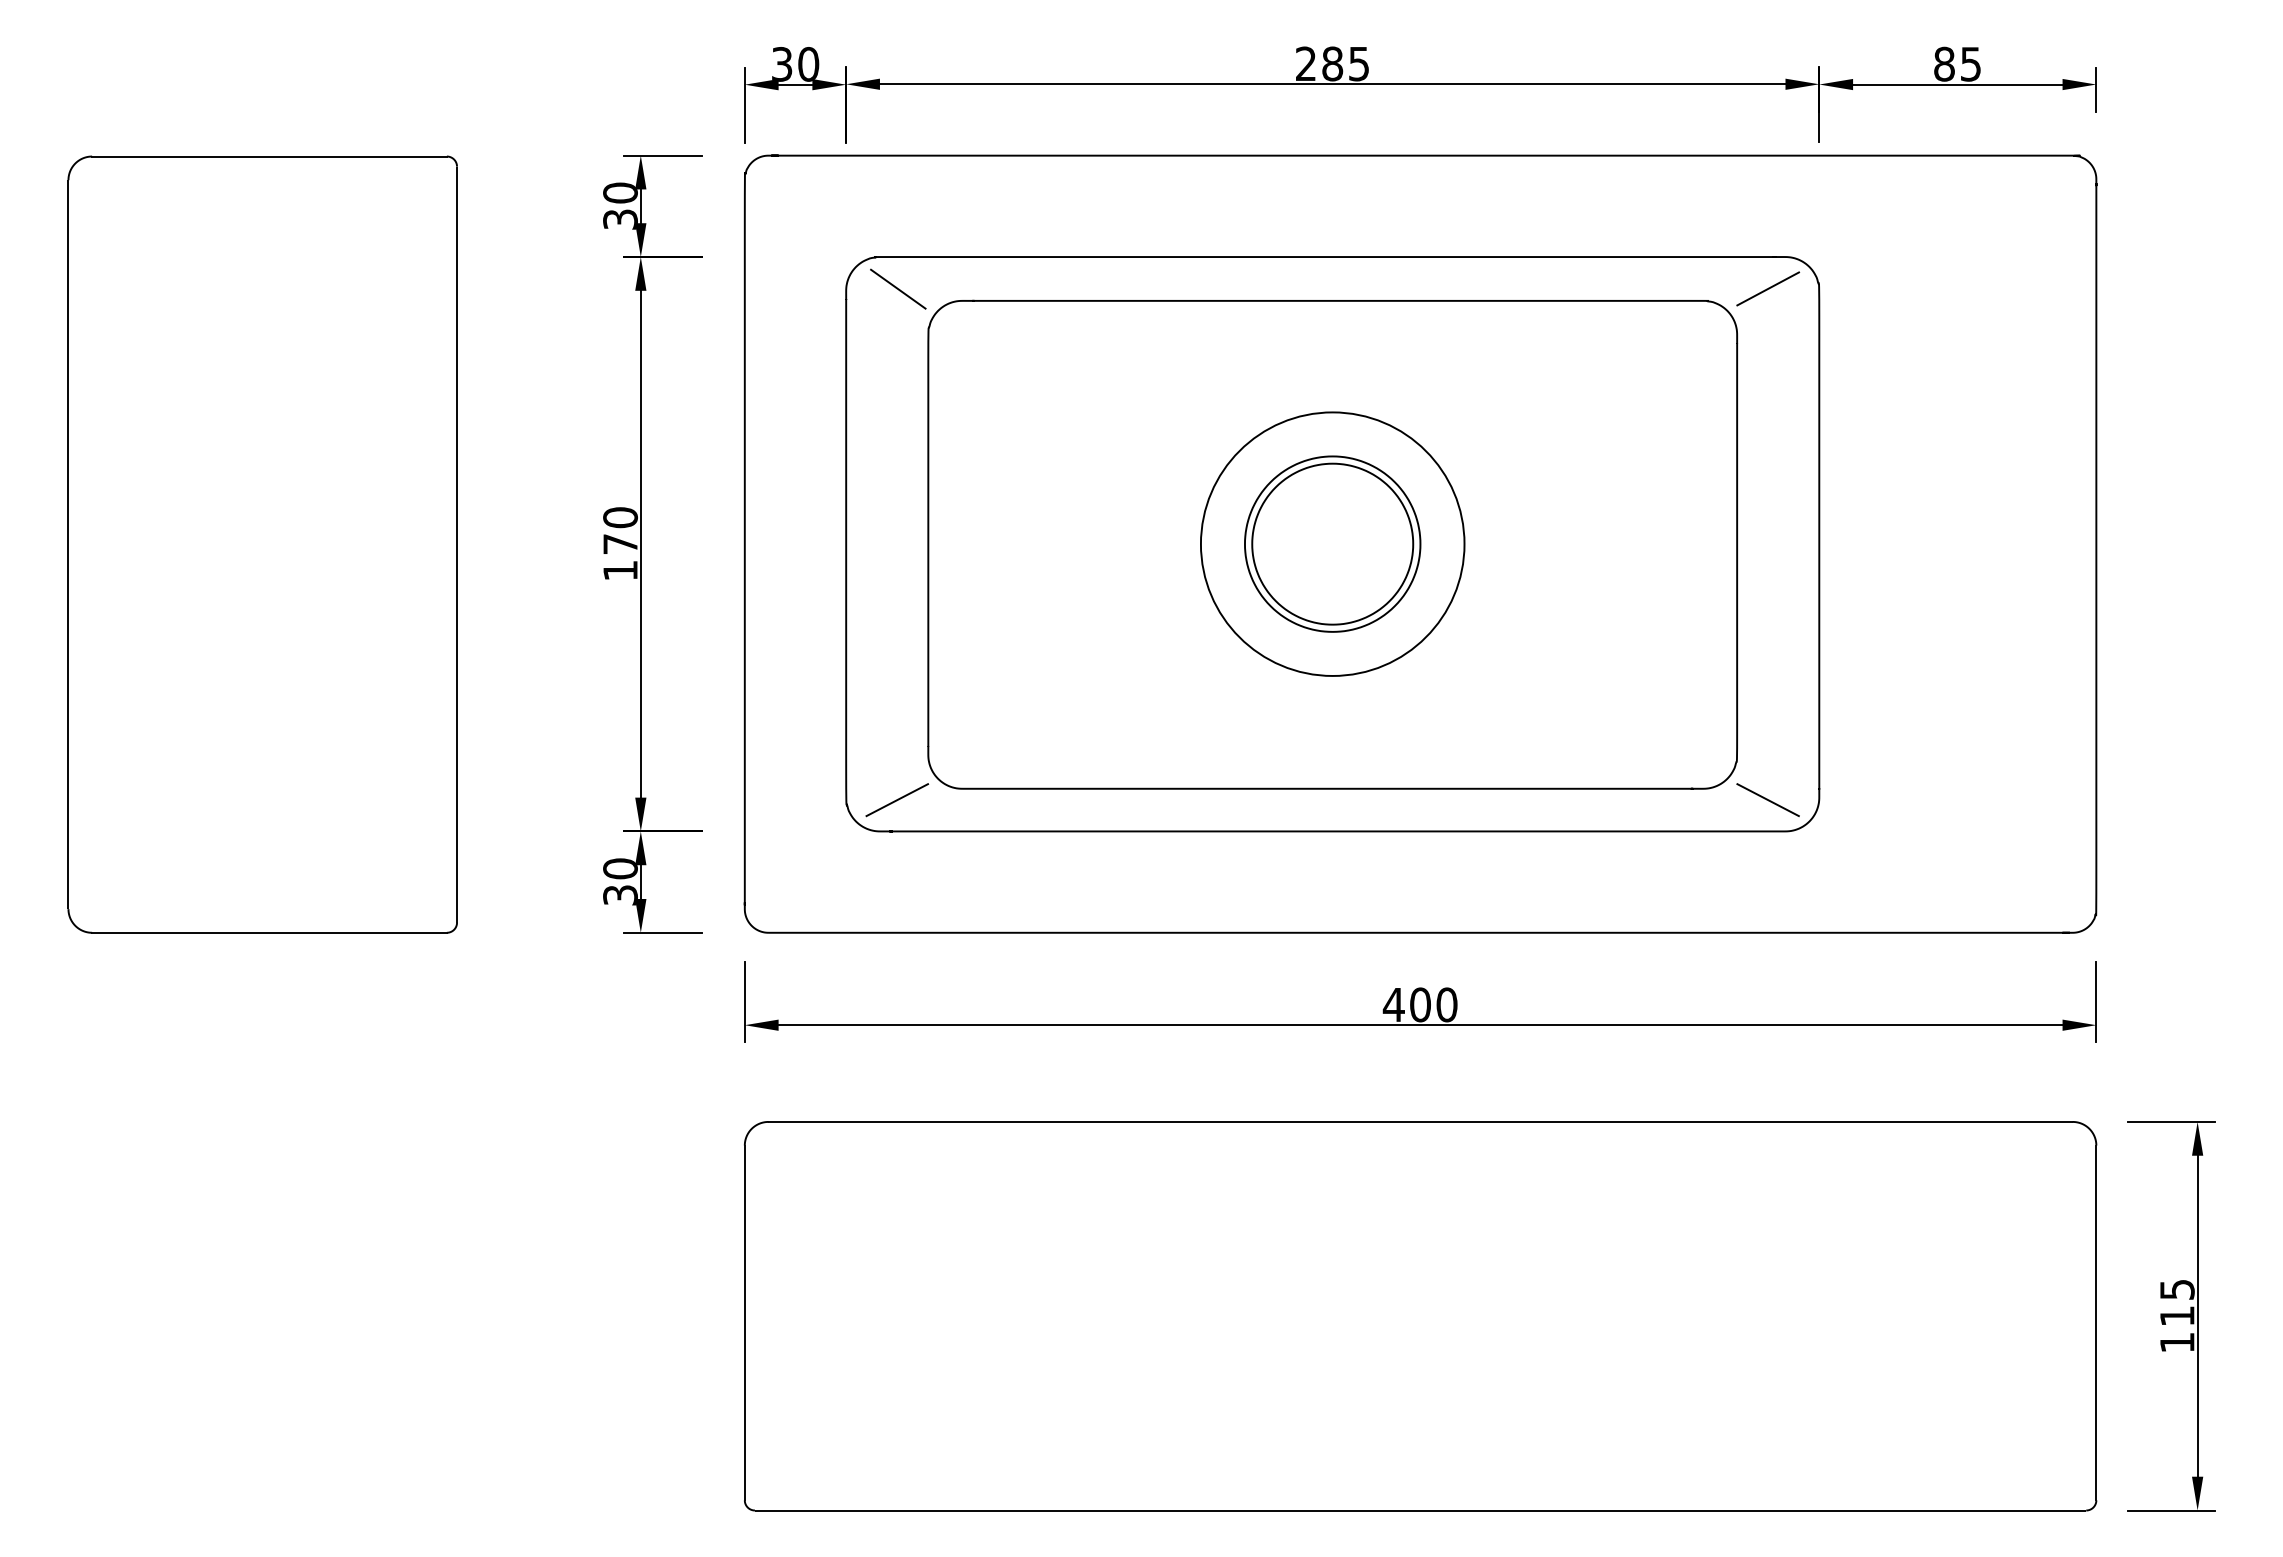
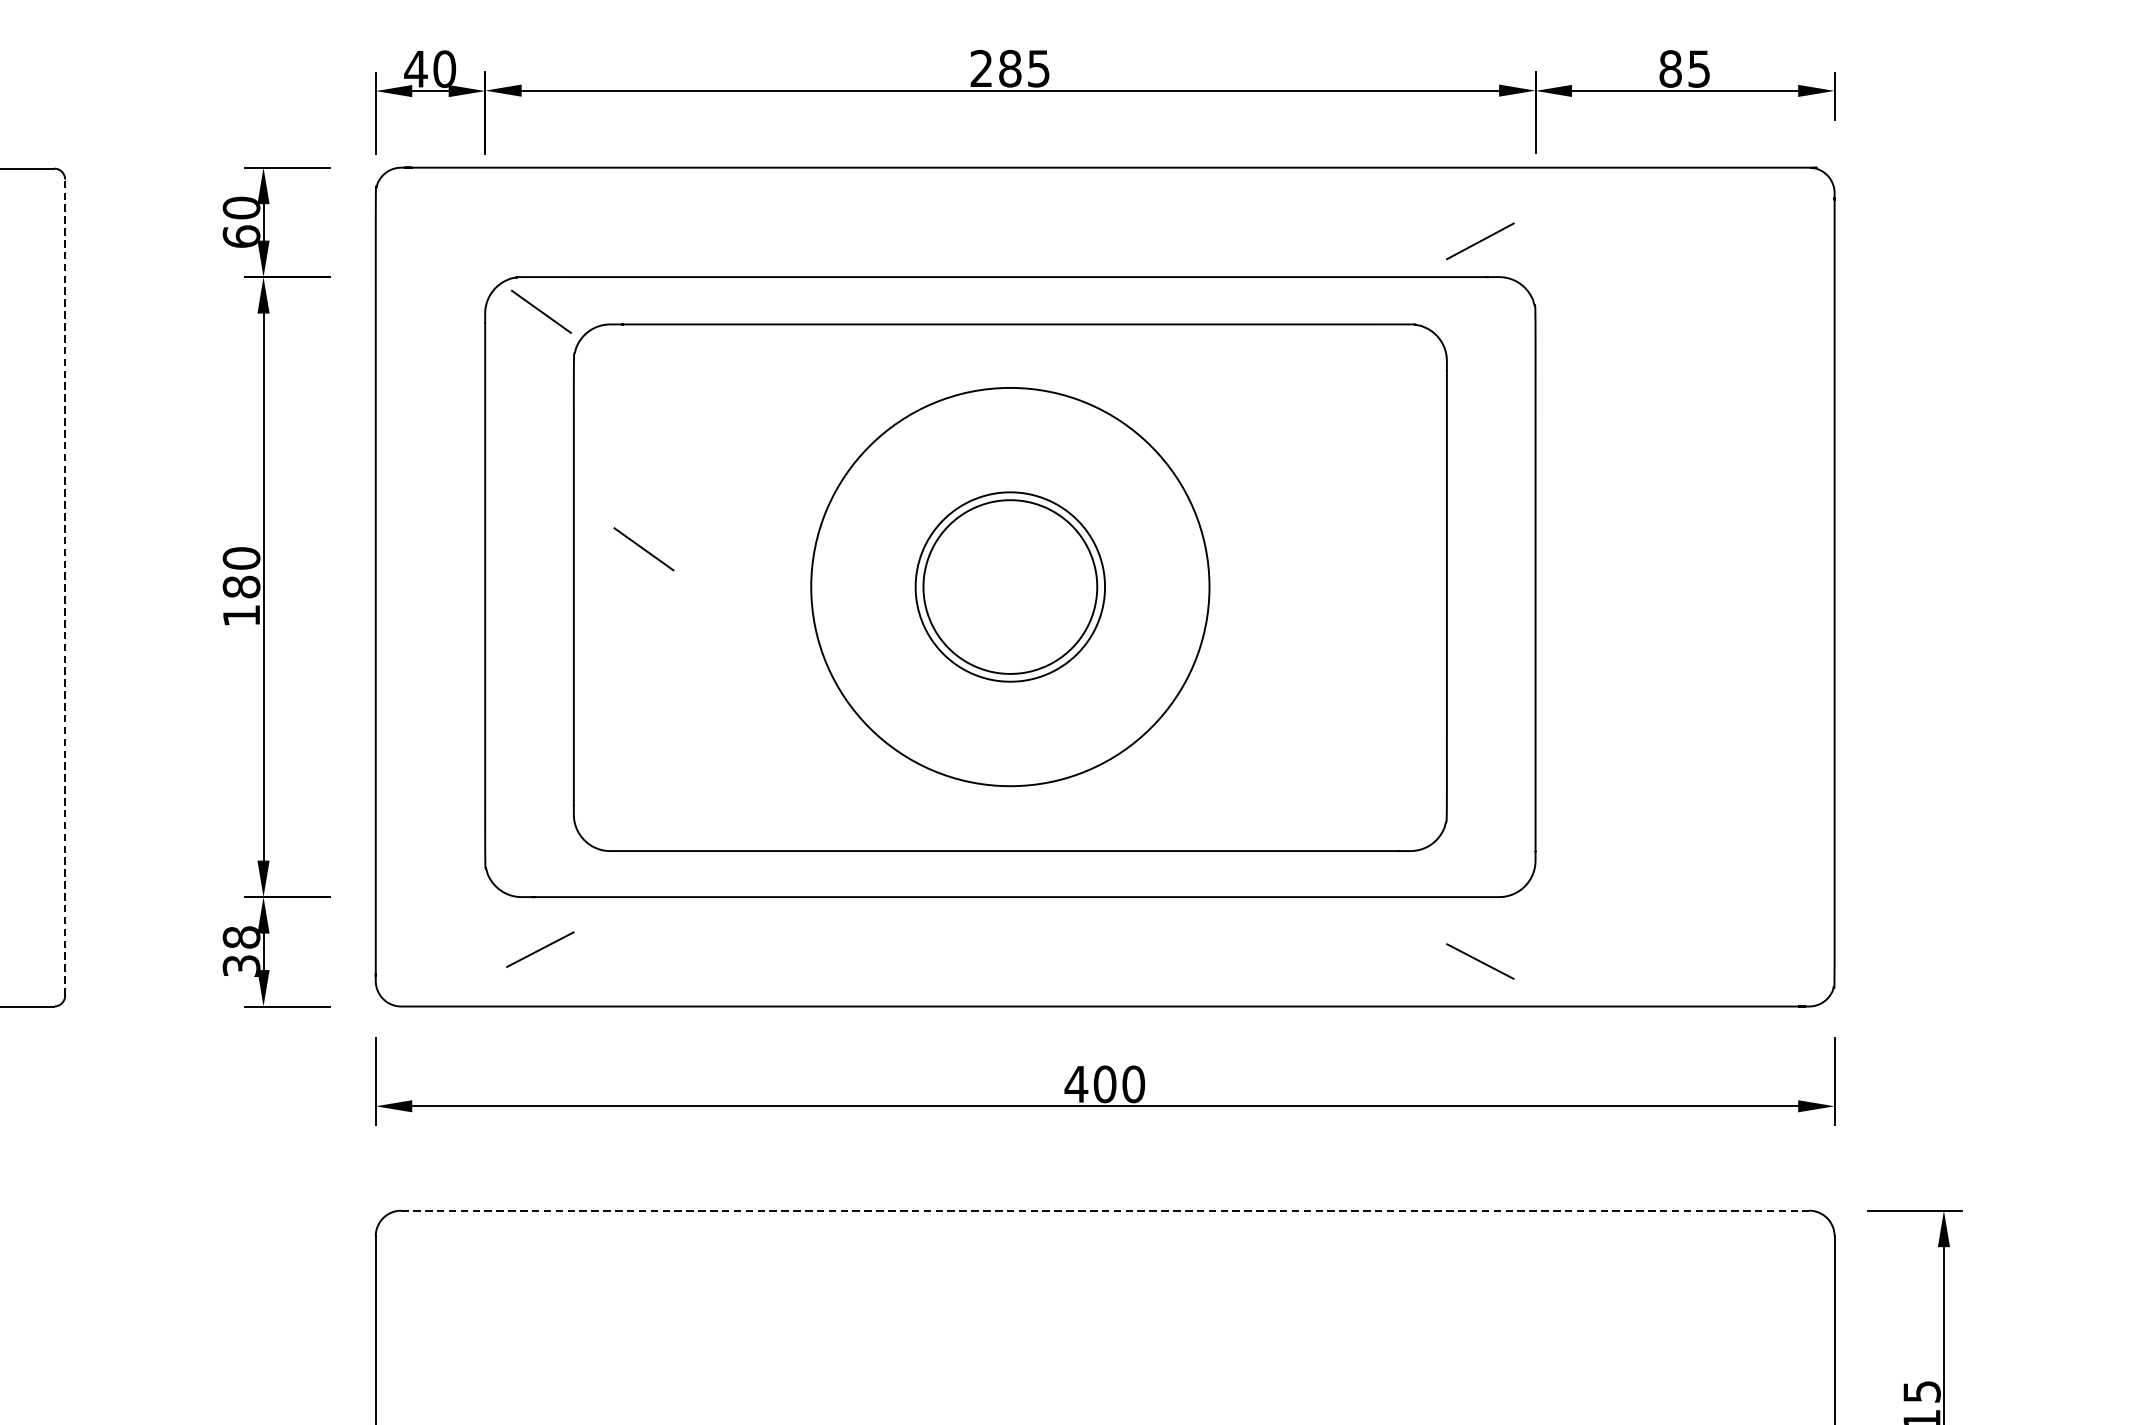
text: (782, 64) -> (416, 69), 30 -> 40
text: (620, 219) -> (241, 236), 30 -> 60
line: (1768, 288) -> (1480, 240), moved
line: (993, 508) -> (644, 548), added
text: (620, 543) -> (241, 586), 170 -> 180
circle: (1332, 543) -> (1010, 586), size x1.4
line: (457, 544) -> (65, 587), solid -> dashed
line: (897, 800) -> (540, 950), moved
line: (1767, 800) -> (1479, 961), moved
text: (620, 868) -> (241, 937), 30 -> 38
line: (1421, 1121) -> (1106, 1210), solid -> dashed

